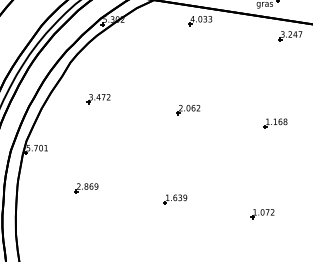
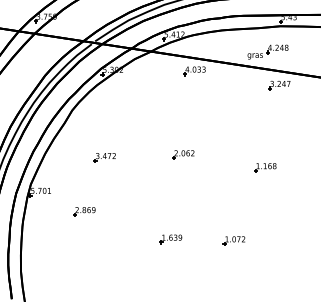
part: (98, 98) -> (104, 157), moved
part: (86, 188) -> (84, 211), moved
part: (261, 213) -> (233, 240), moved

